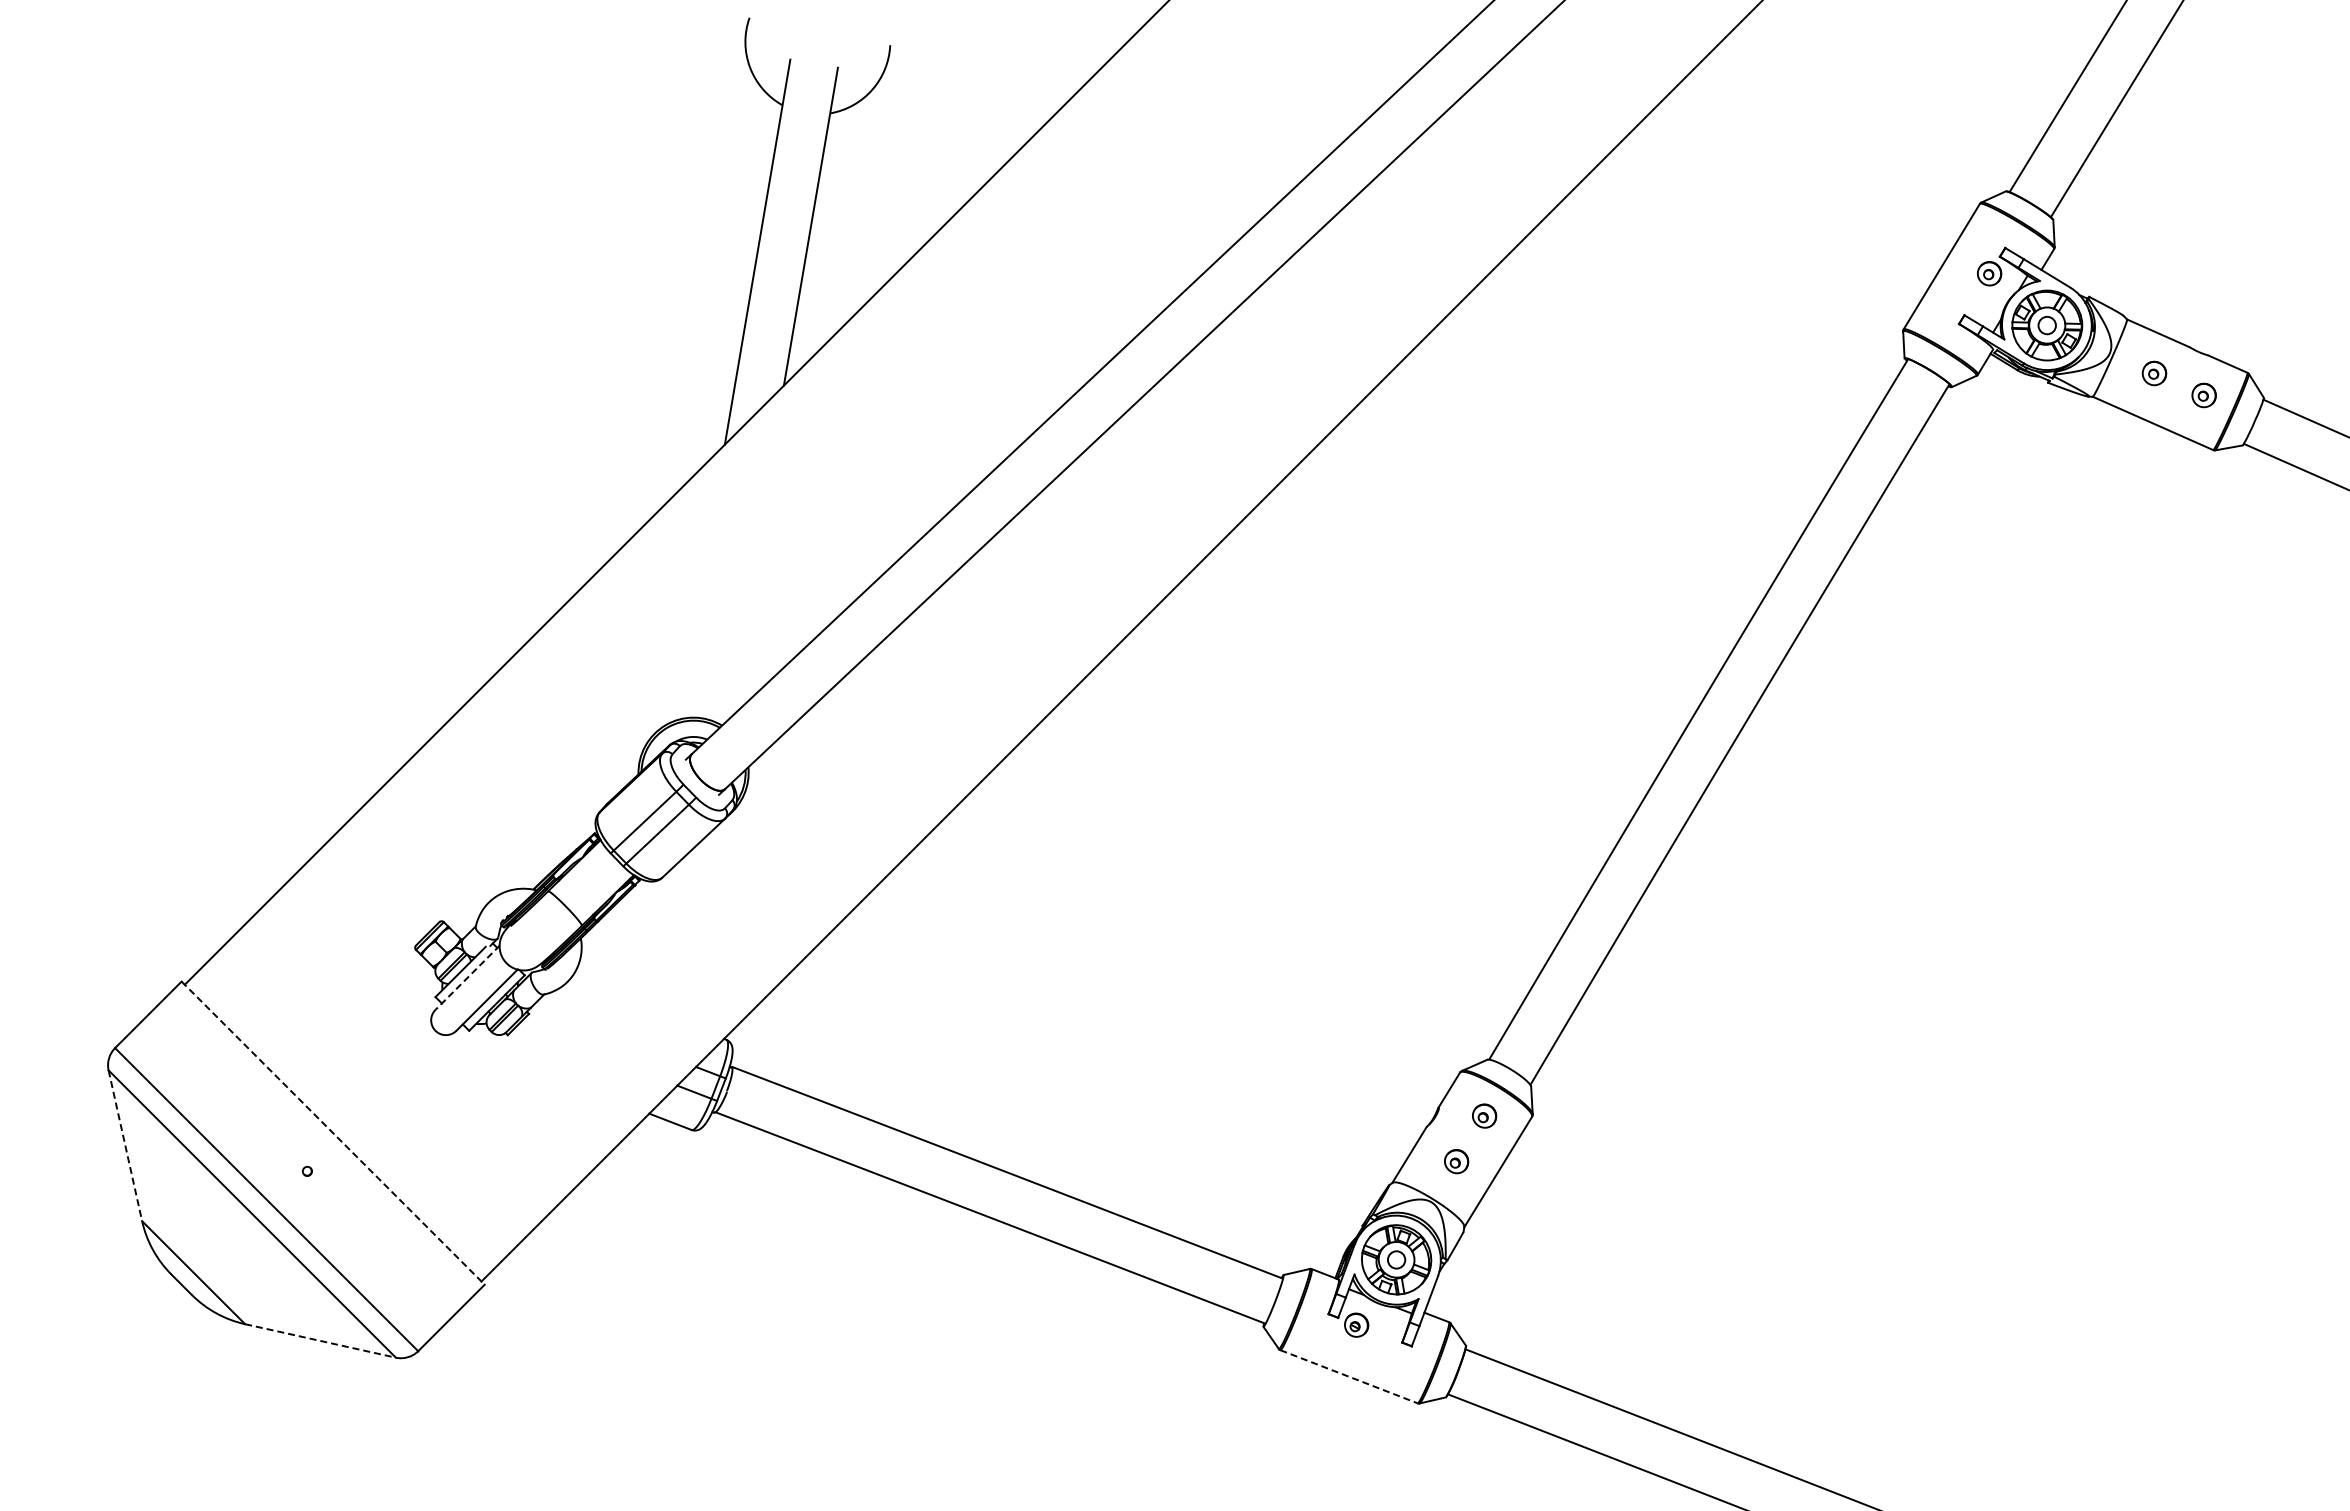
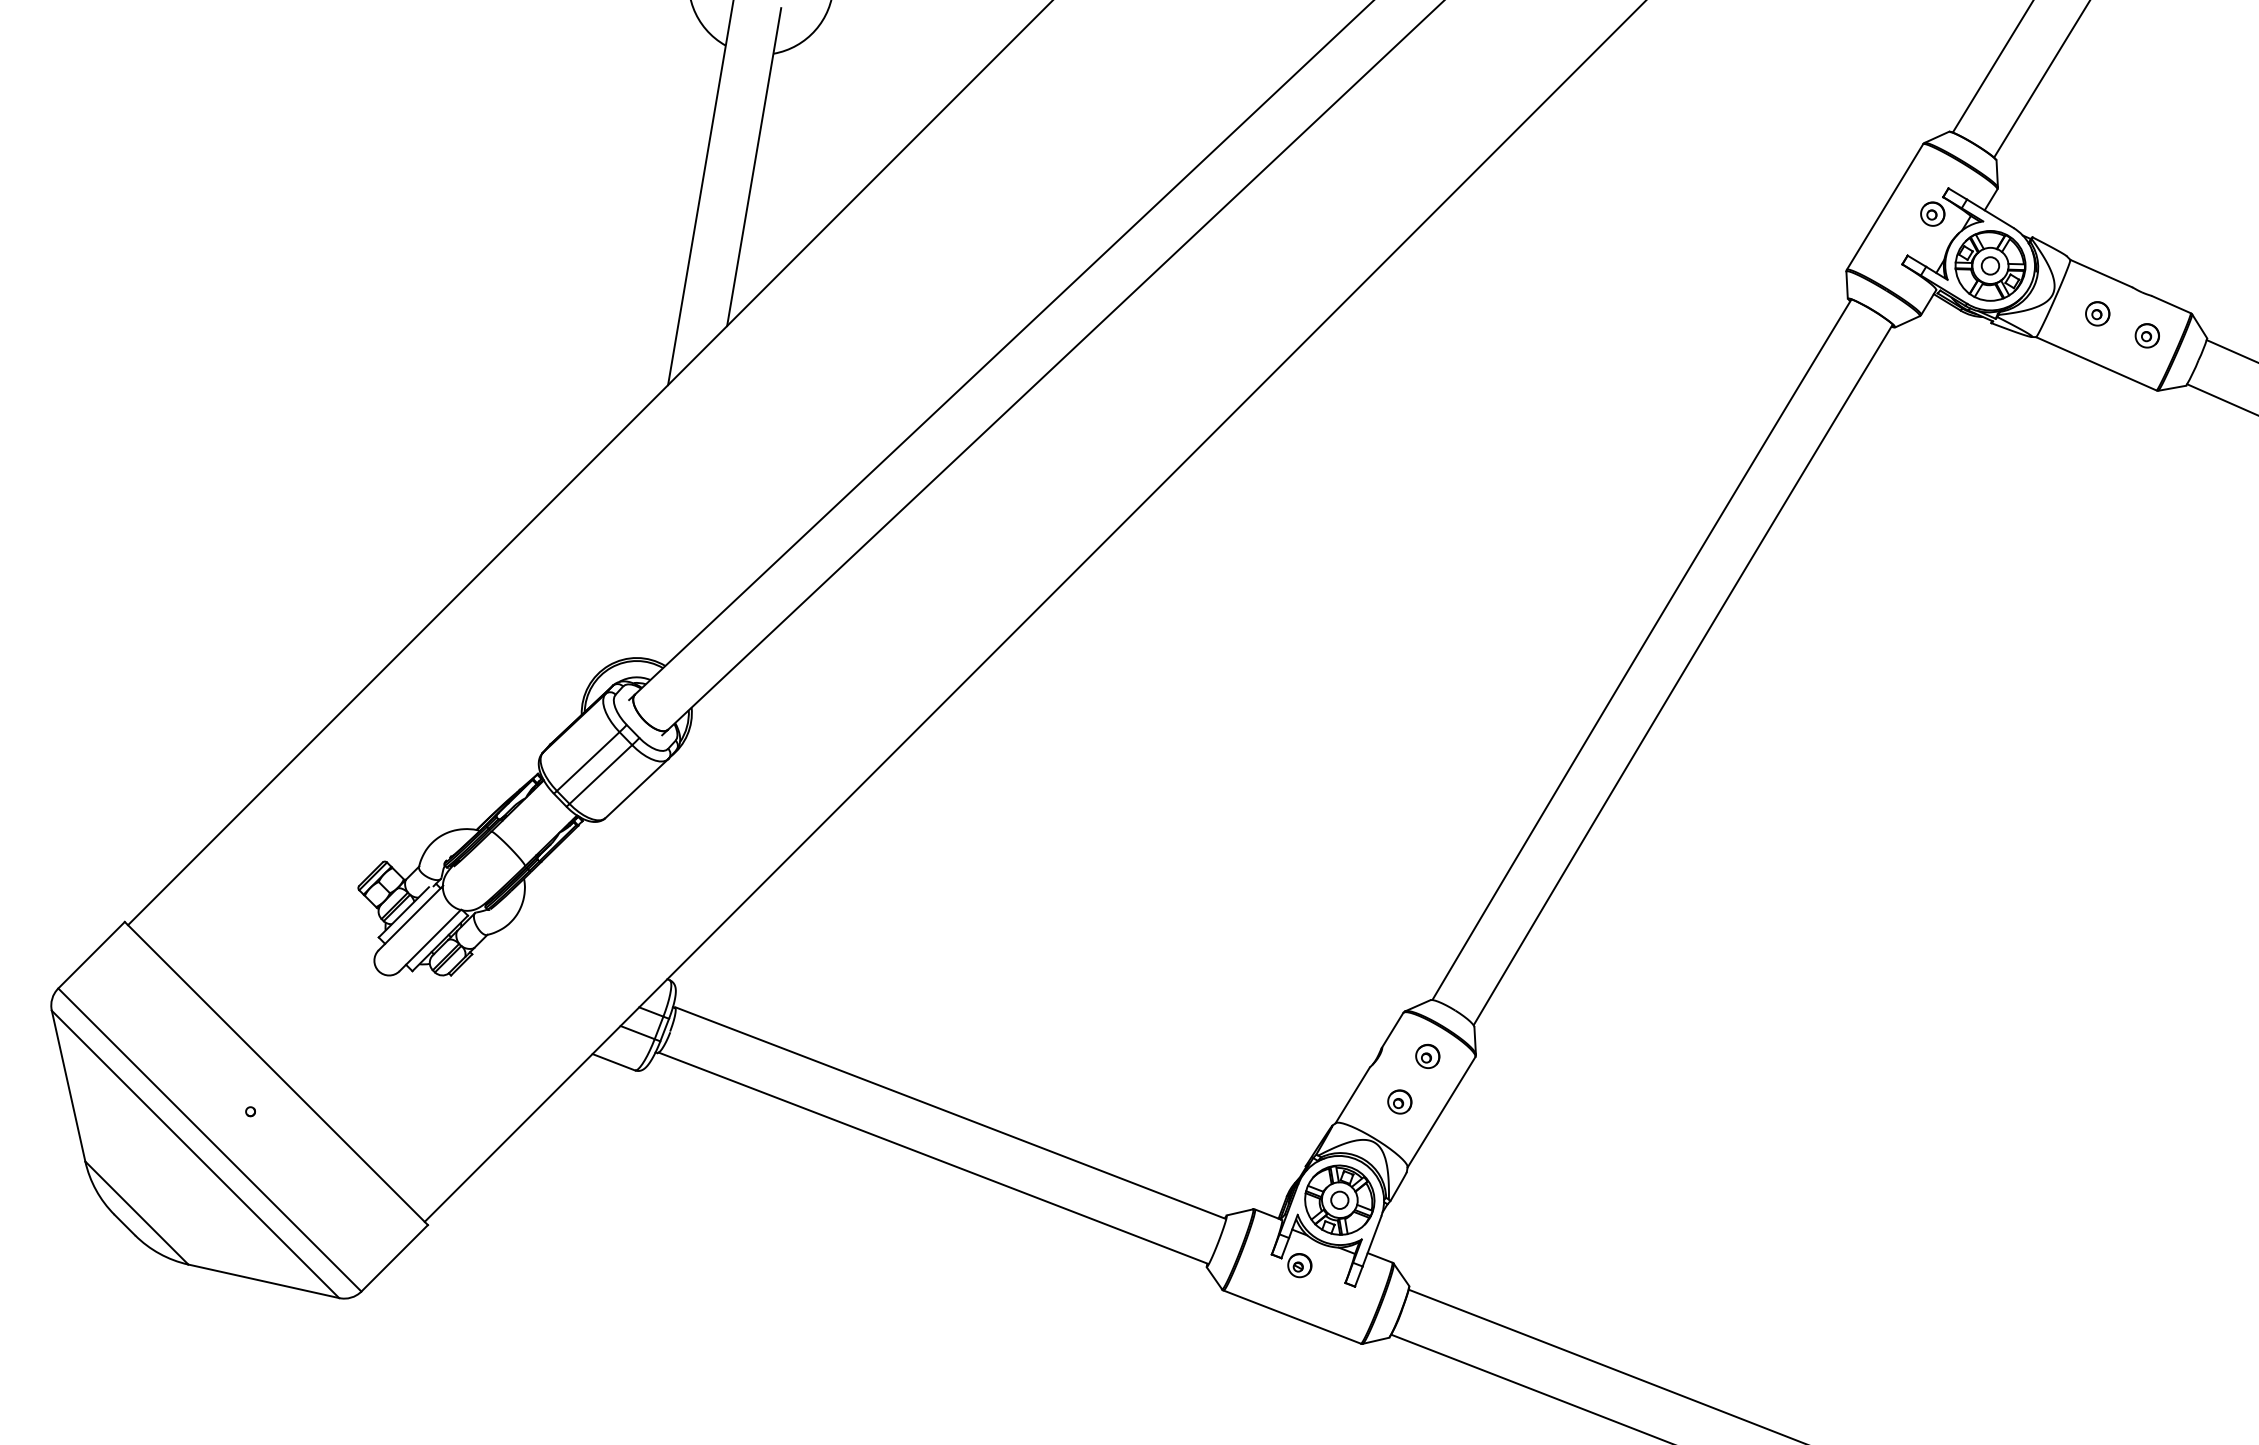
line: (467, 977) -> (410, 917), dashed -> solid
line: (333, 1133) -> (276, 1073), dashed -> solid
line: (125, 1146) -> (68, 1086), dashed -> solid
line: (321, 1341) -> (264, 1281), dashed -> solid
line: (1349, 1376) -> (1292, 1316), dashed -> solid

